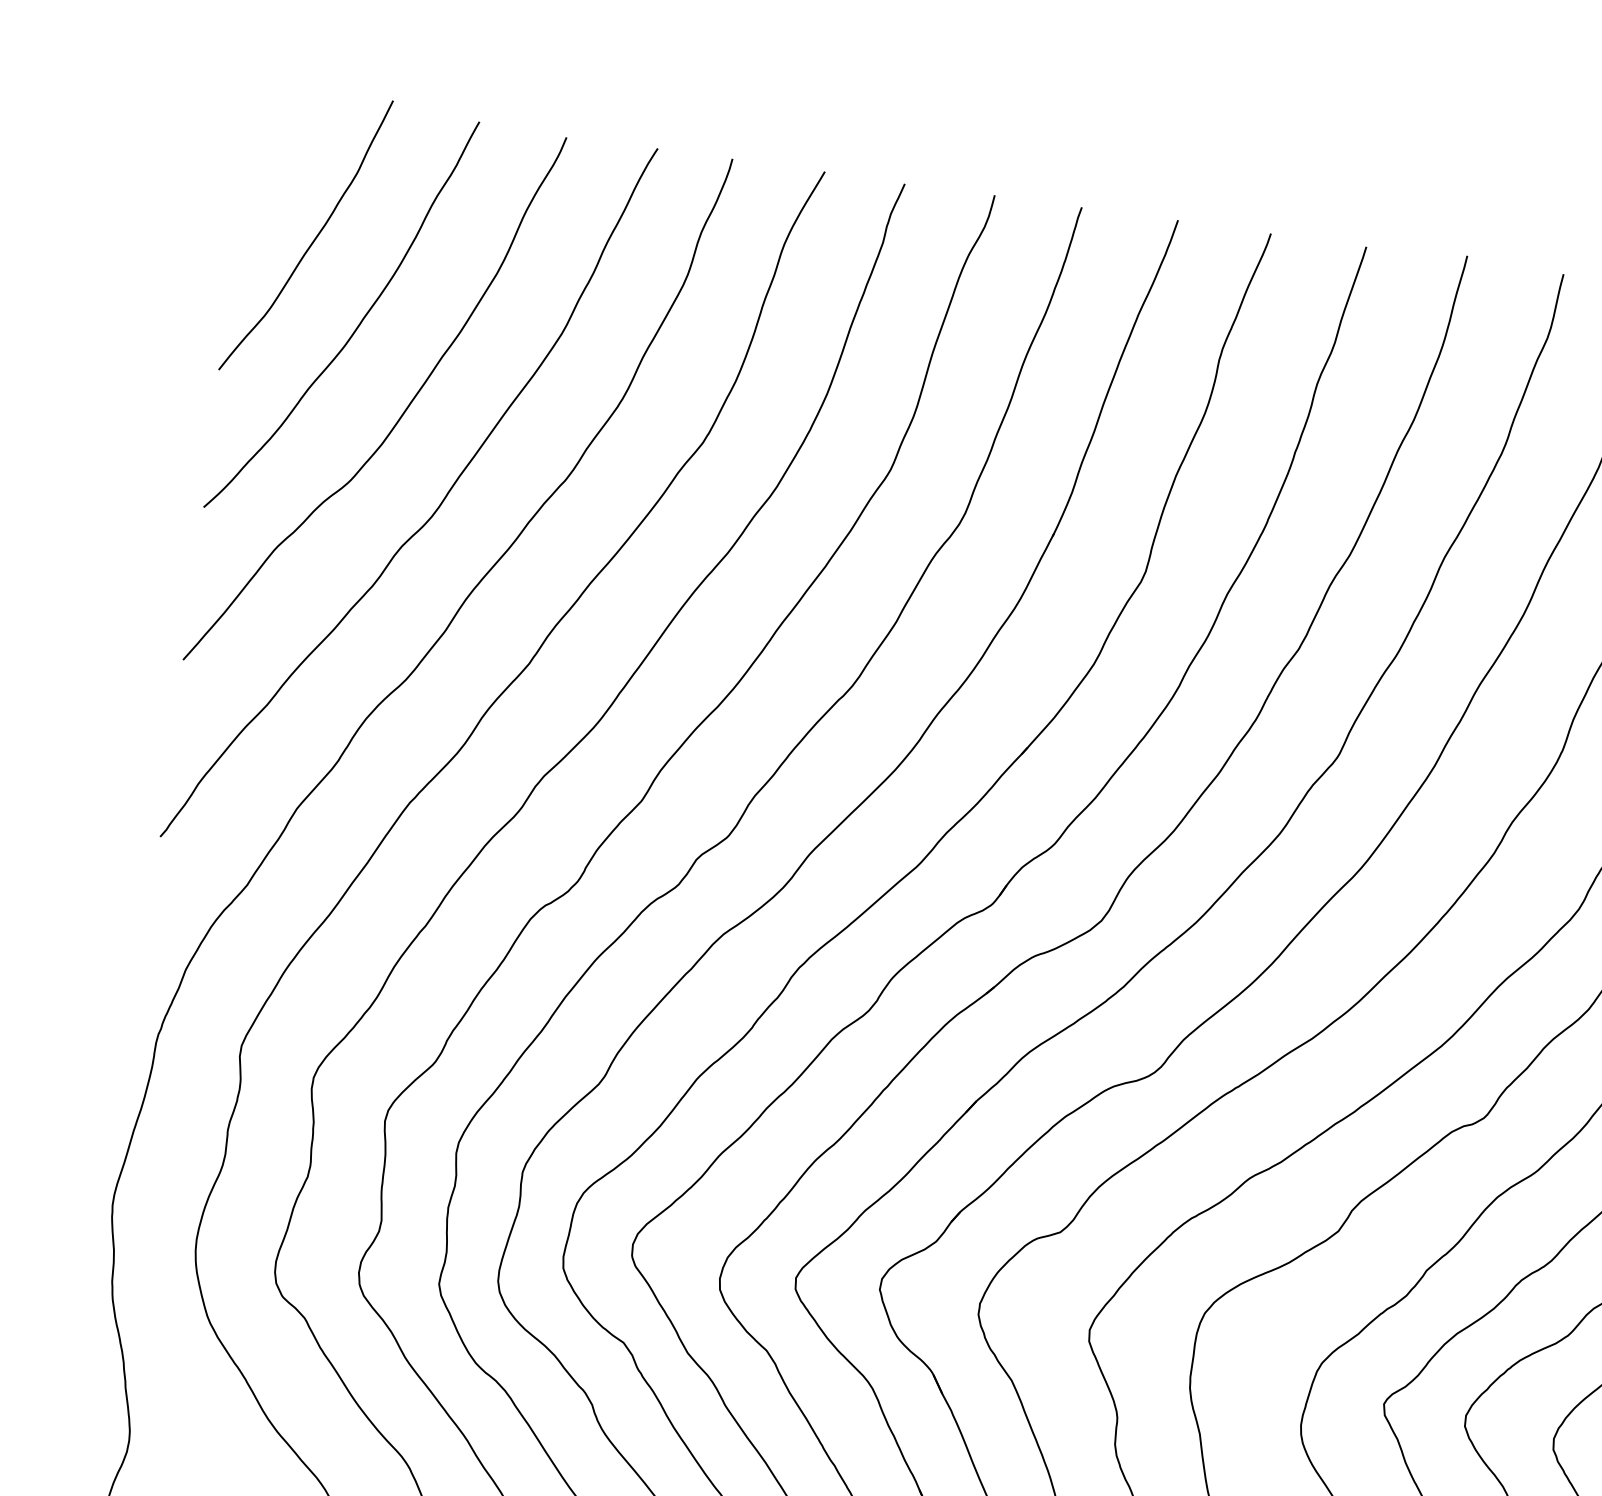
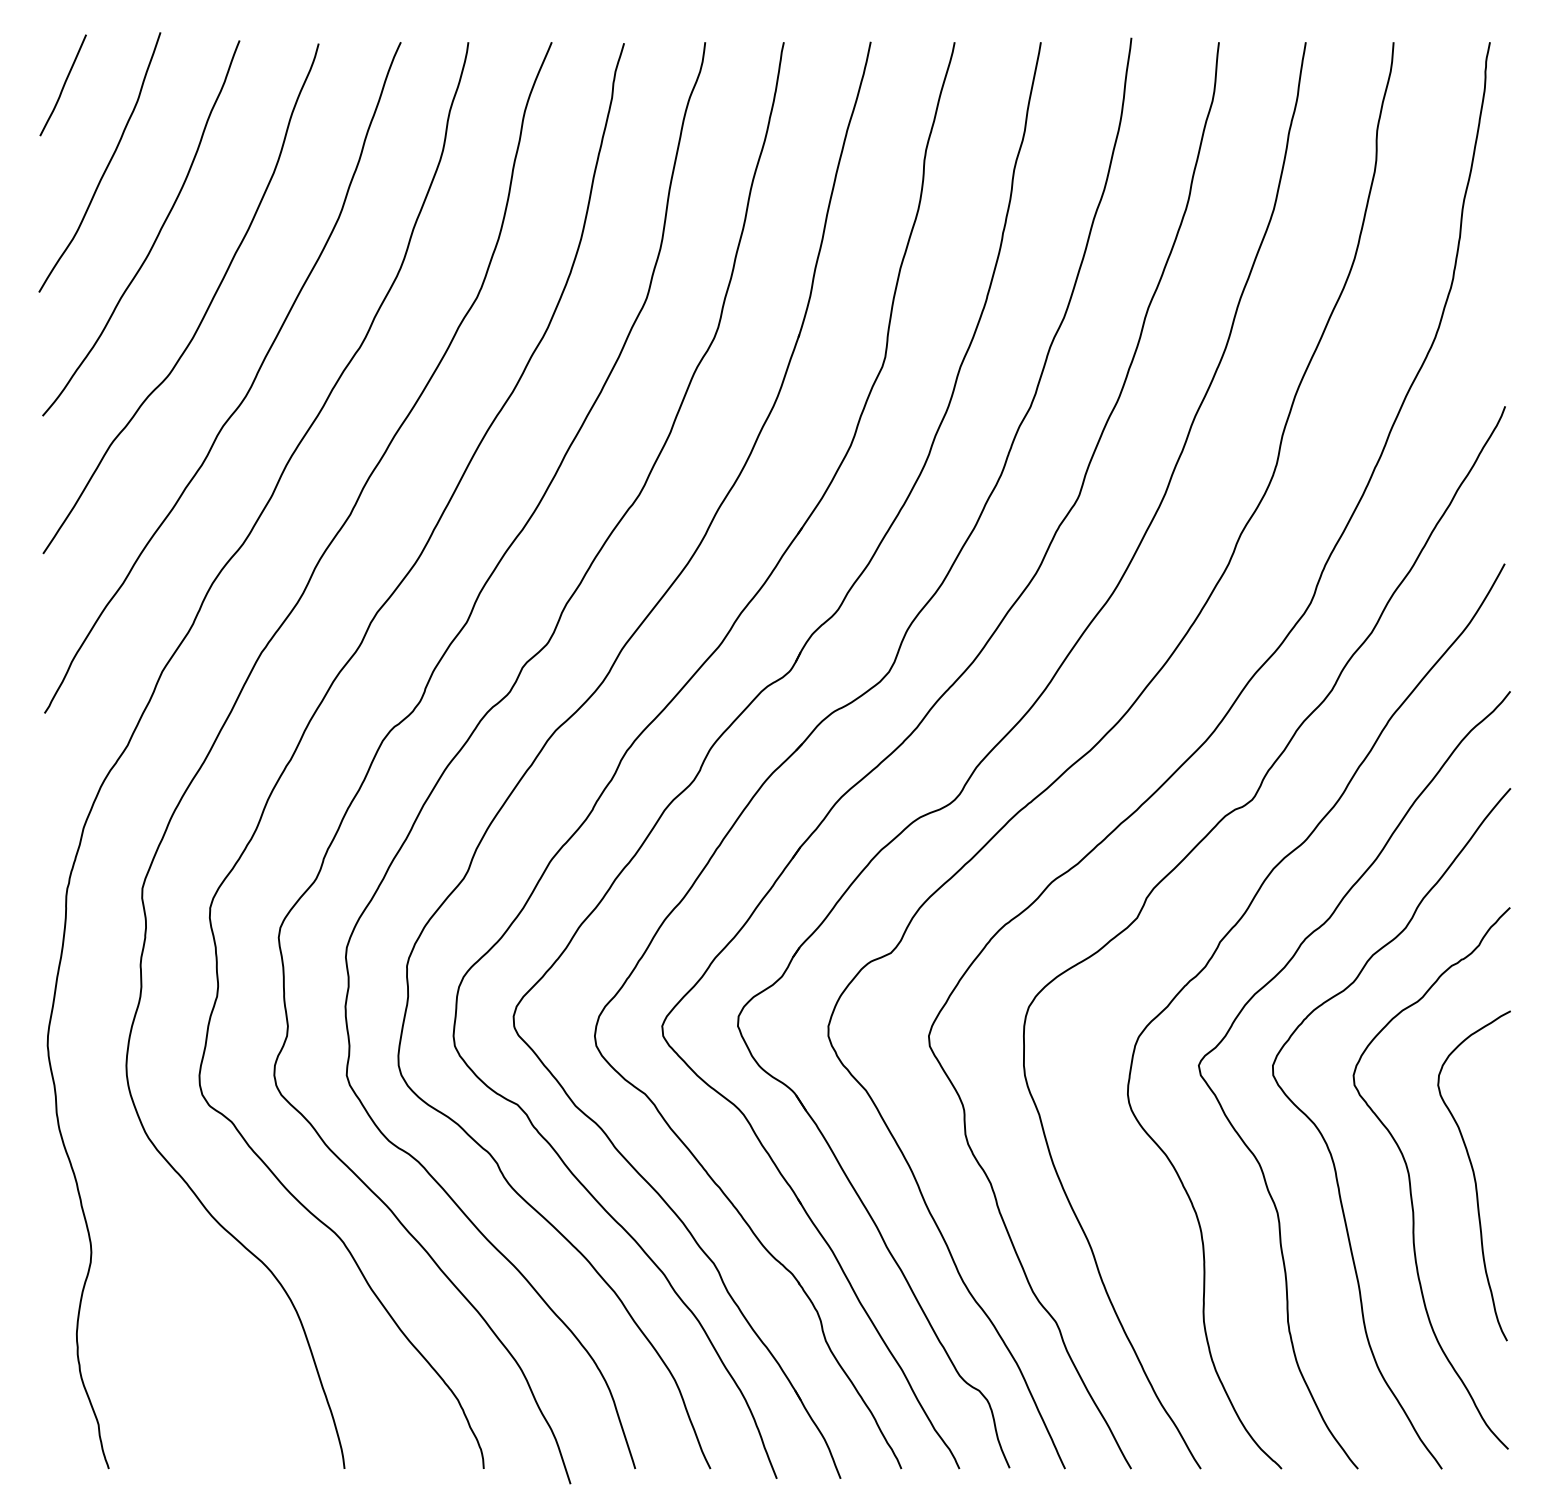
curve: (277, 144) -> (63, 85), added

